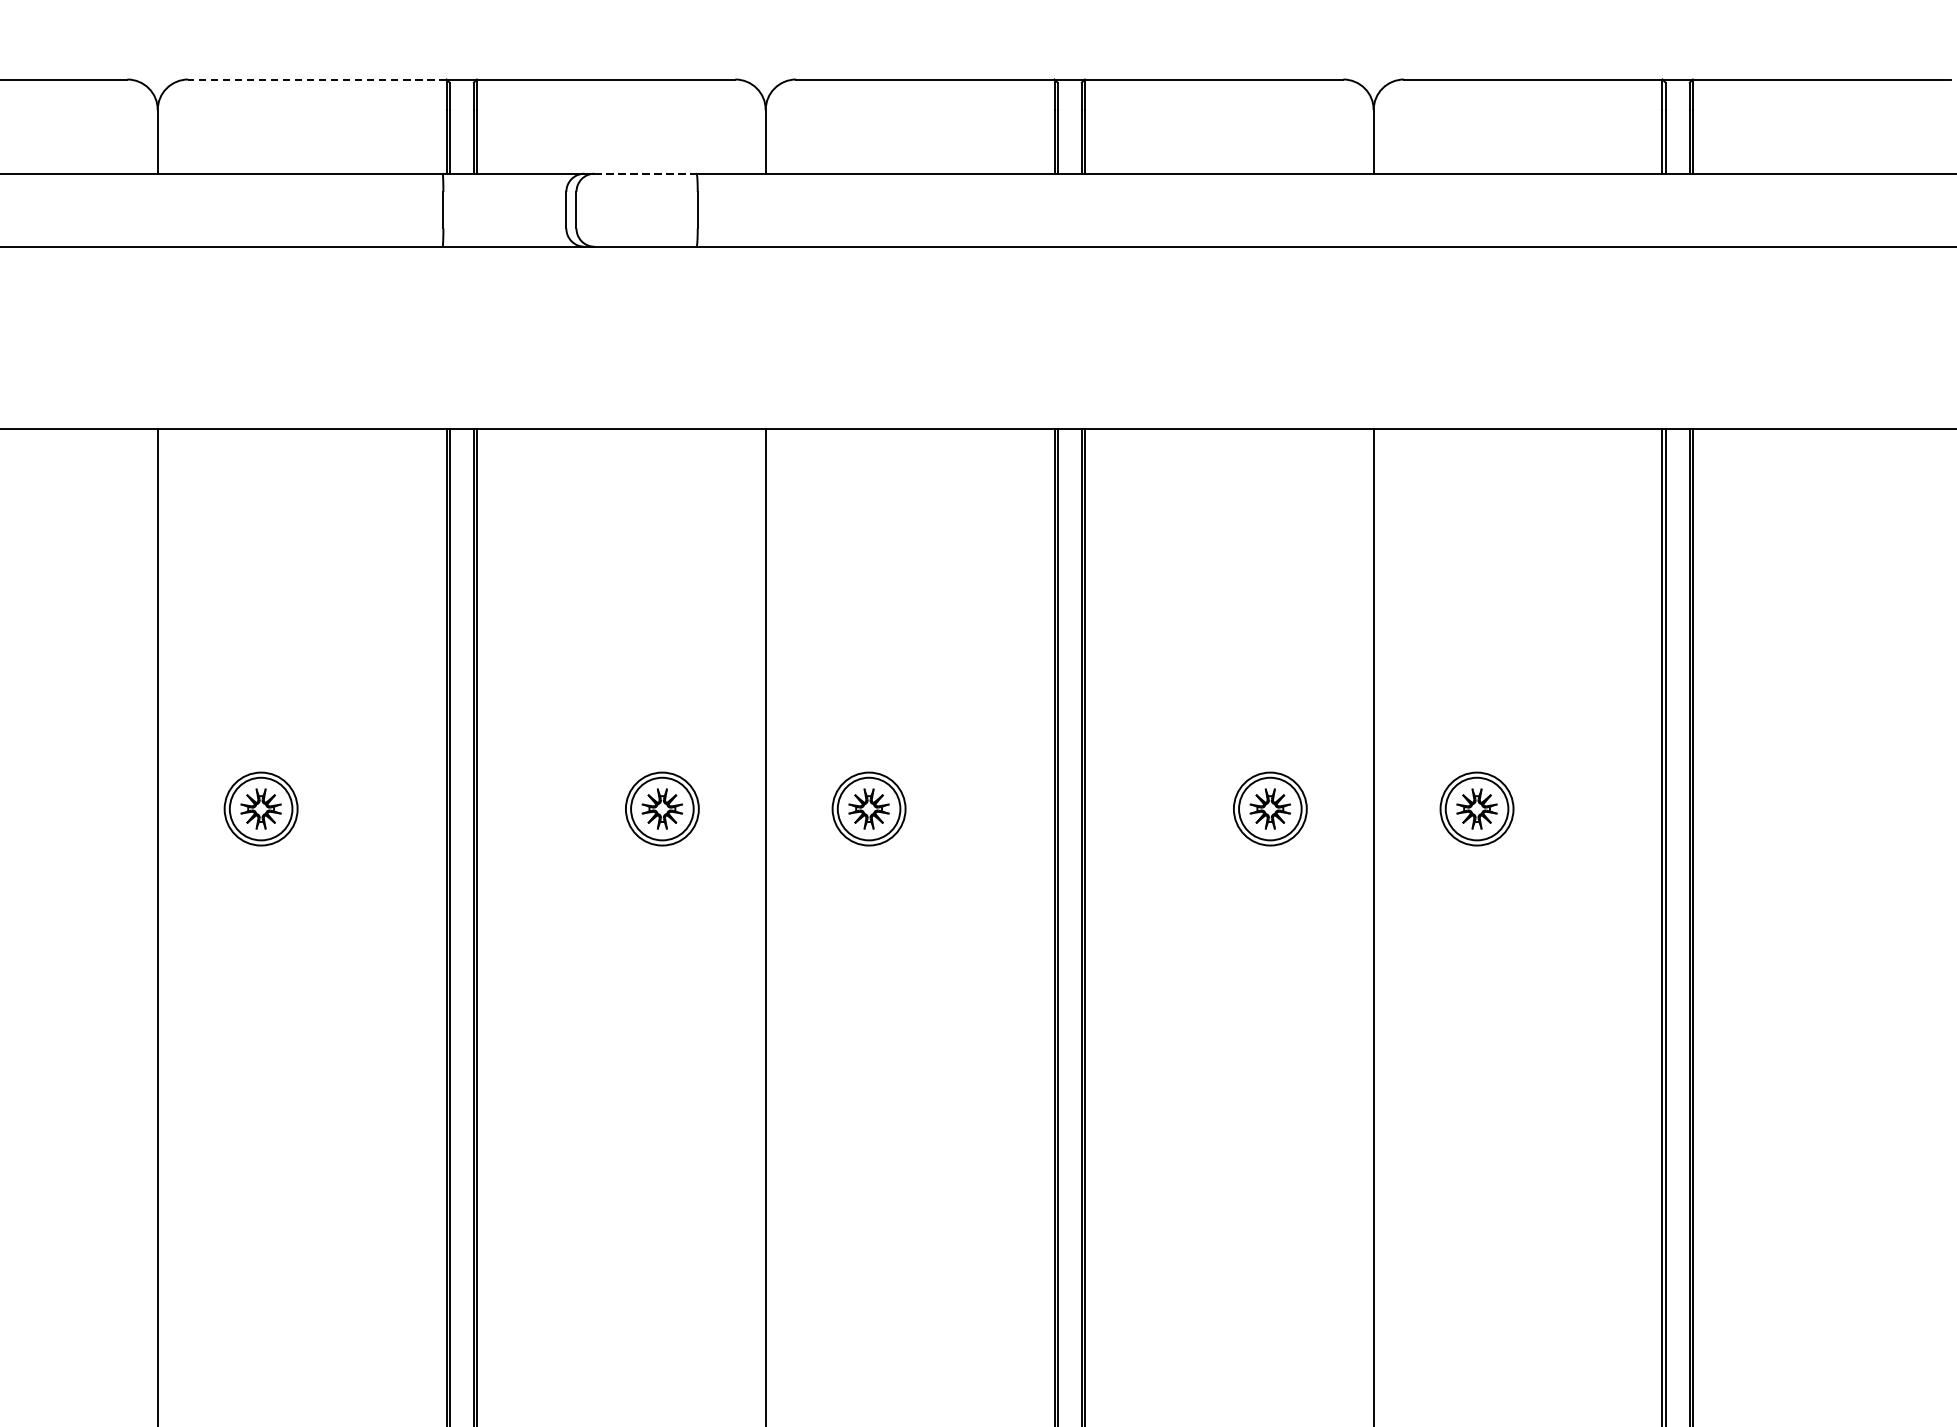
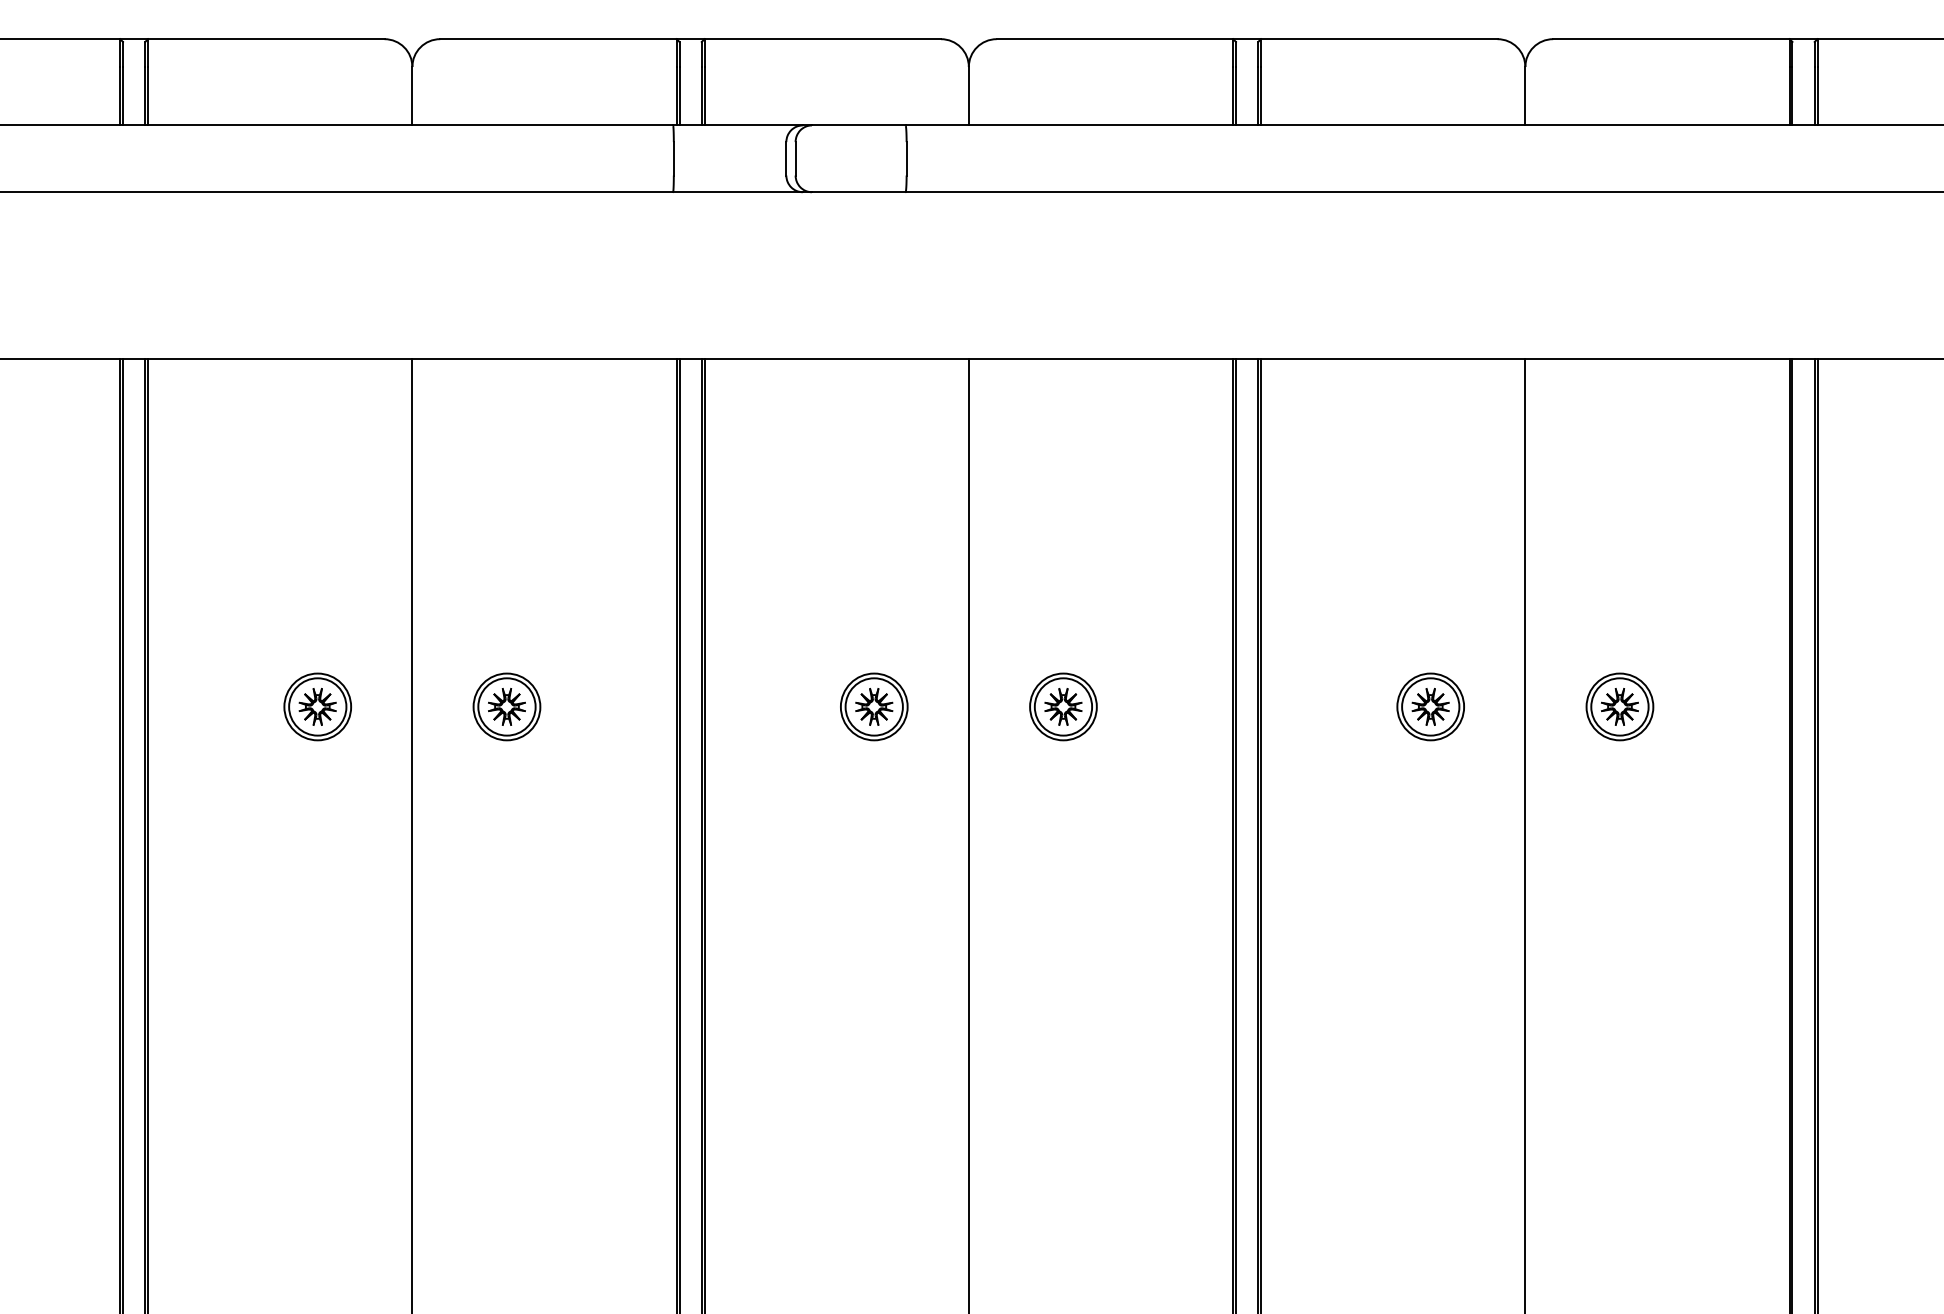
line: (316, 79) -> (557, 39), dashed -> solid
line: (645, 173) -> (858, 125), dashed -> solid
part: (54, 808) -> (317, 706), added

